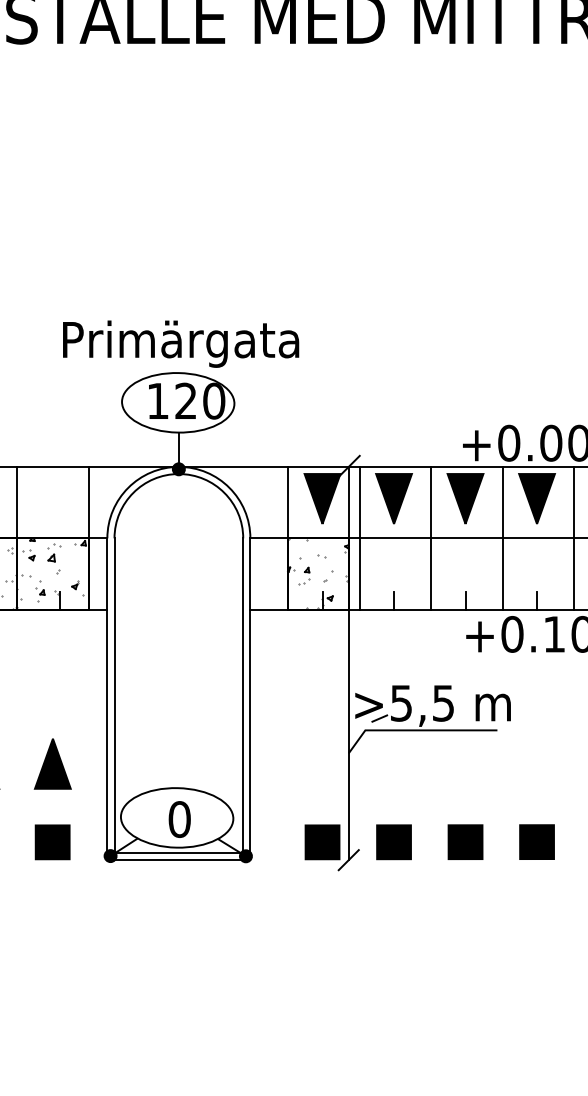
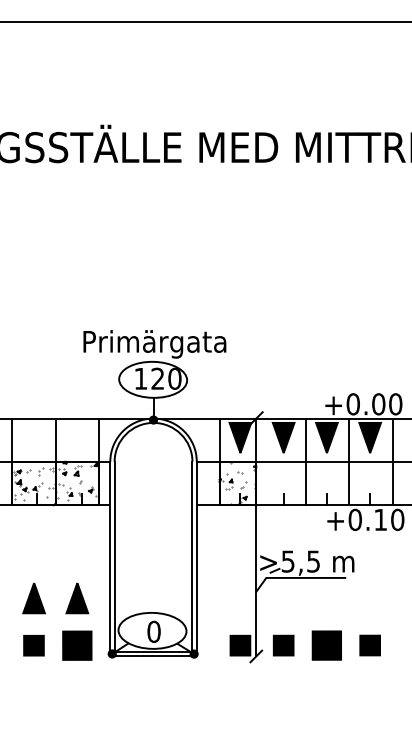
line: (359, 537) -> (262, 461), removed
part: (51, 842) -> (76, 645), size x1.4
part: (464, 842) -> (326, 645), size x1.4

